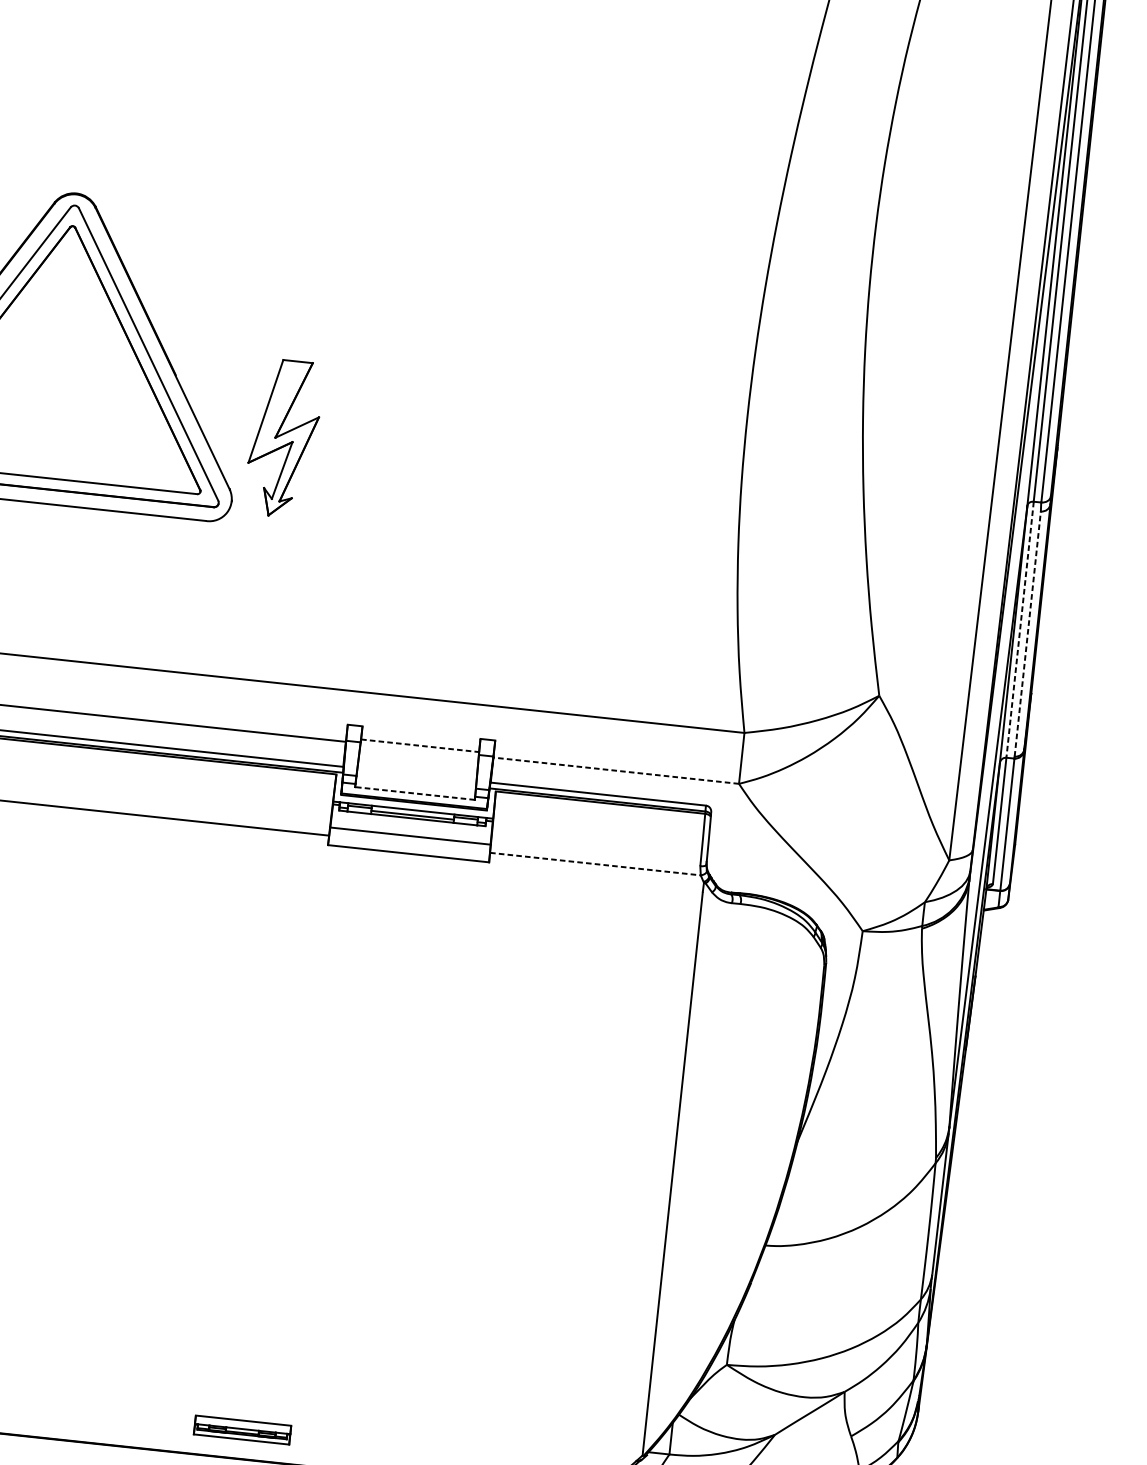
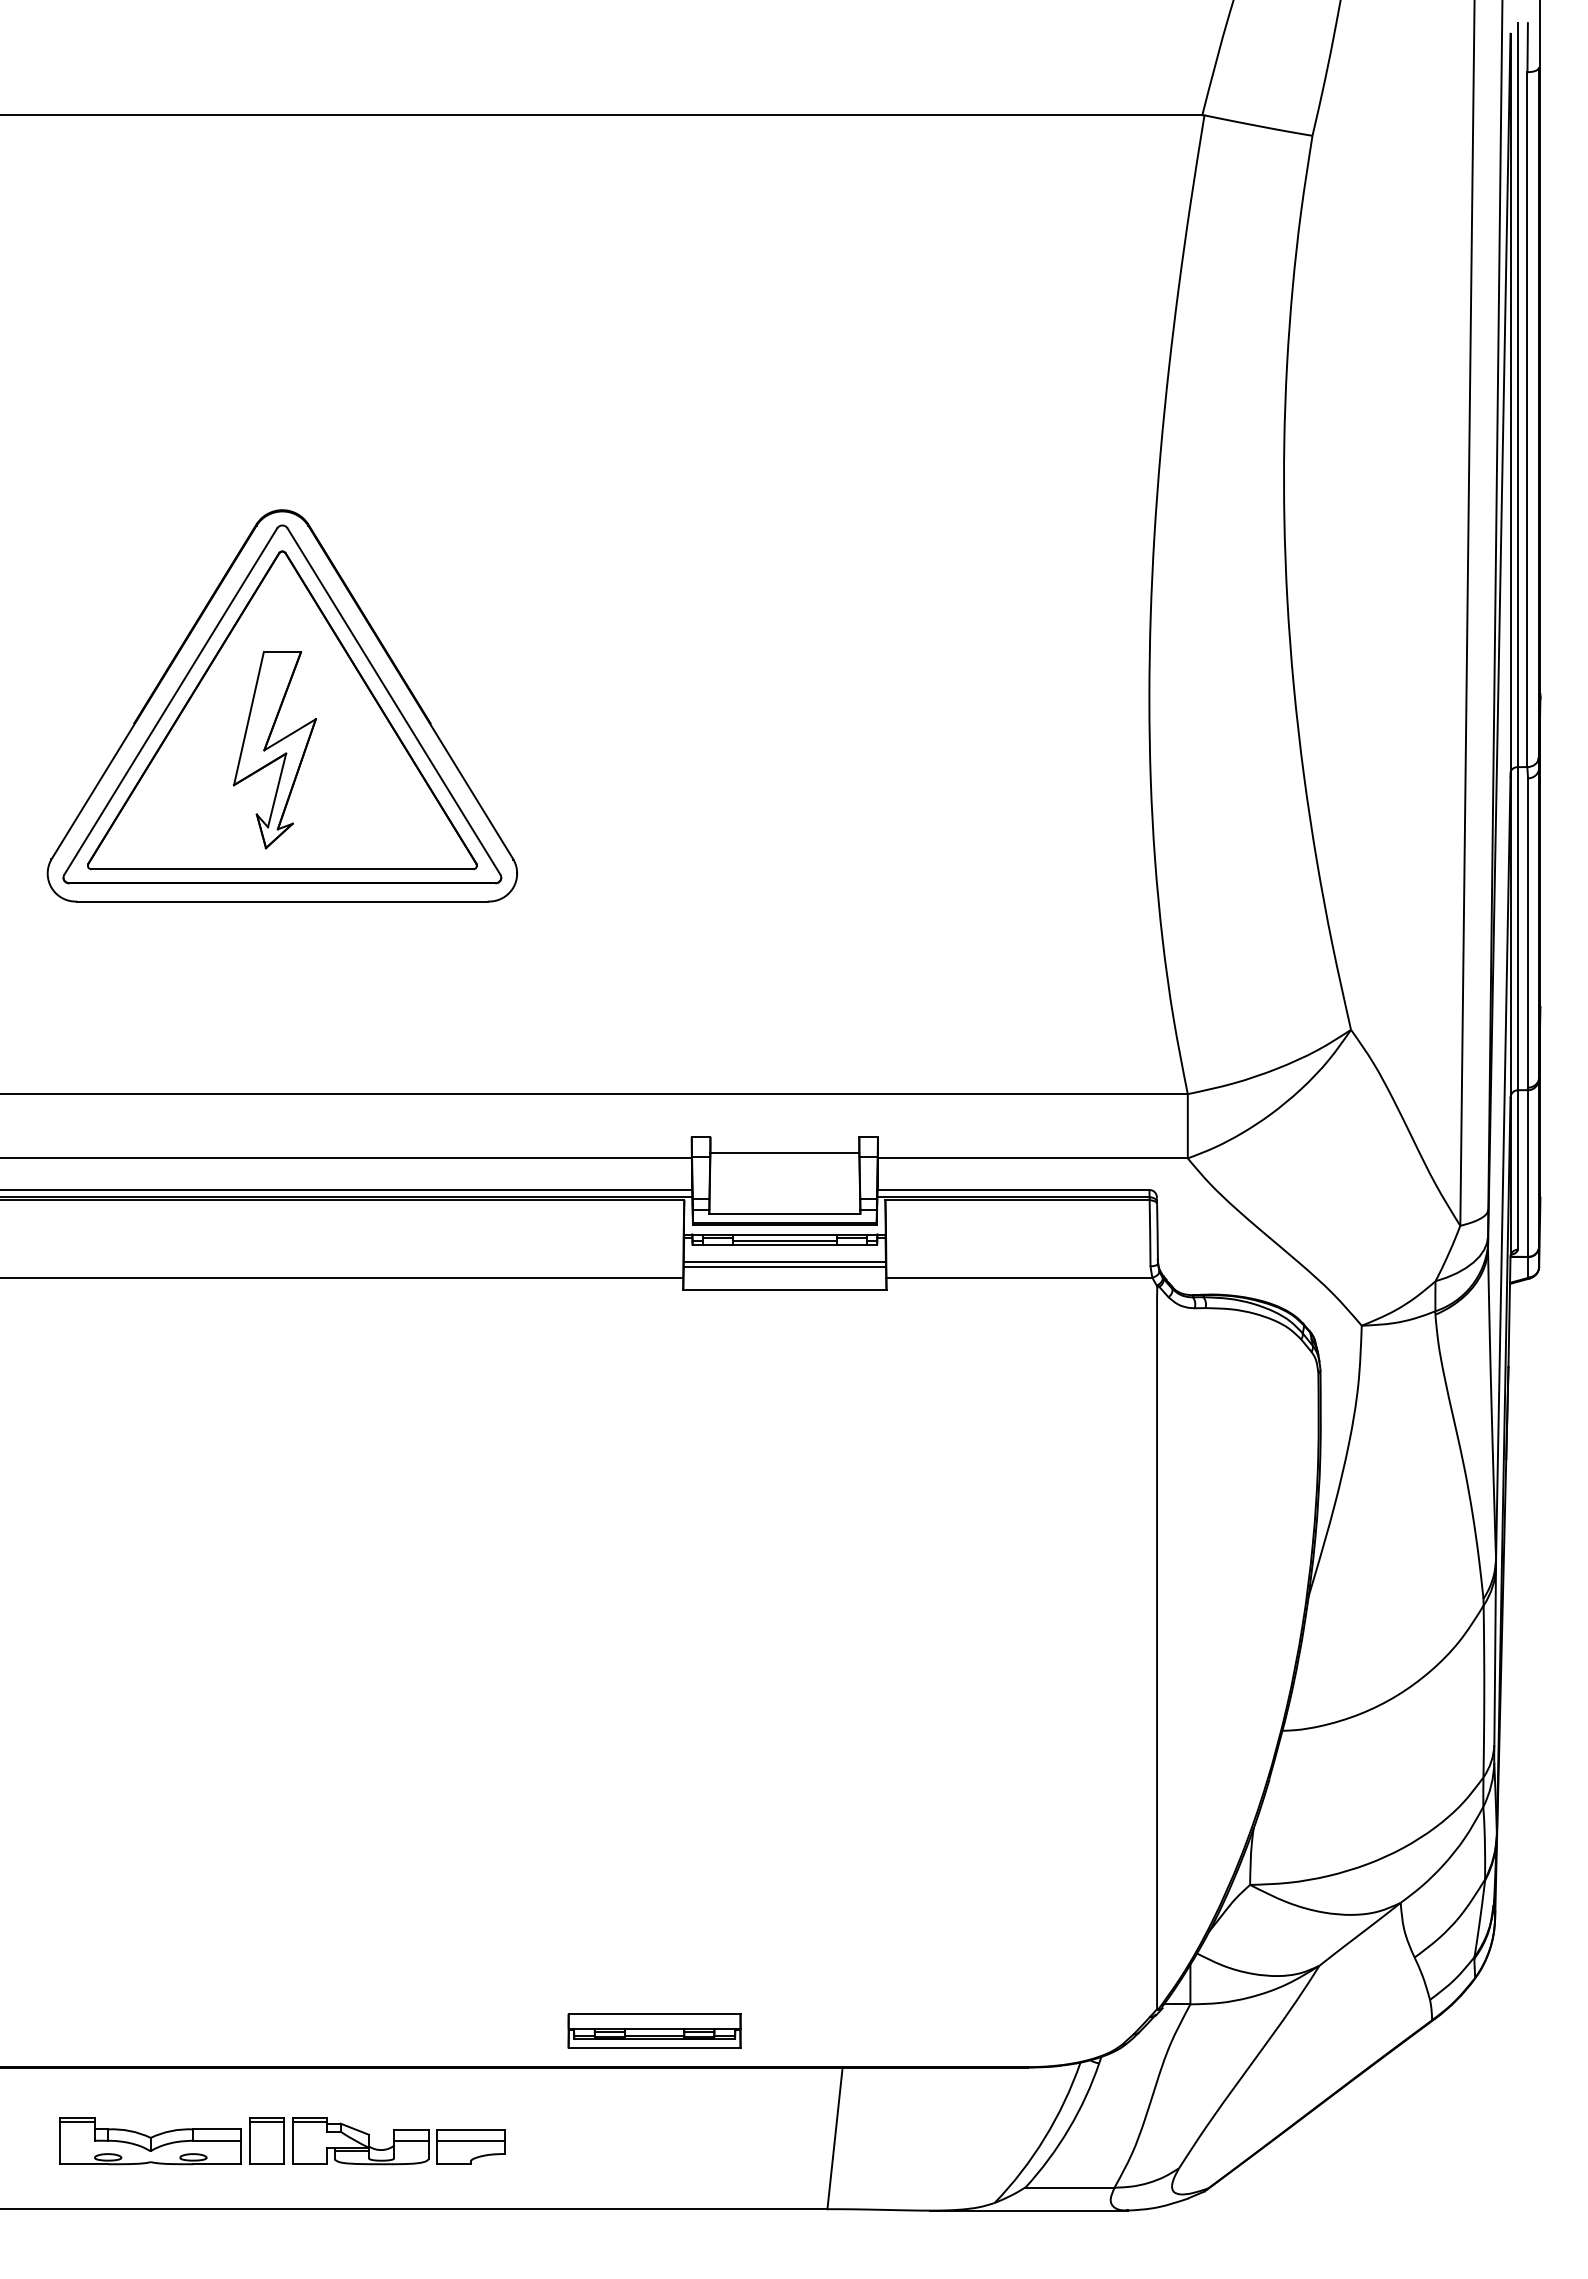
part: (283, 438) -> (274, 750), moved
line: (1019, 629) -> (1517, 928), dashed -> solid
line: (1028, 634) -> (1528, 933), dashed -> solid
line: (420, 745) -> (785, 1153), dashed -> solid
line: (615, 770) -> (1032, 1158), dashed -> solid
line: (414, 793) -> (784, 1213), dashed -> solid
line: (410, 831) -> (784, 1261), added
line: (595, 863) -> (1019, 1277), dashed -> solid
part: (242, 1429) -> (654, 2030), size x1.43

